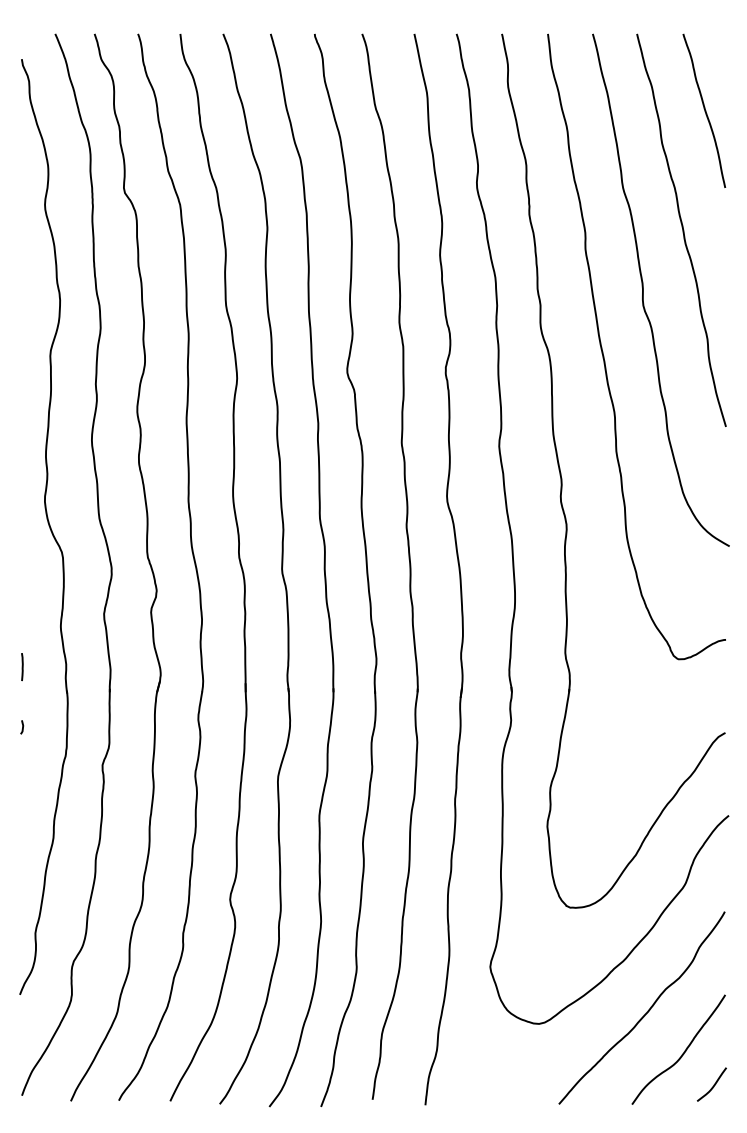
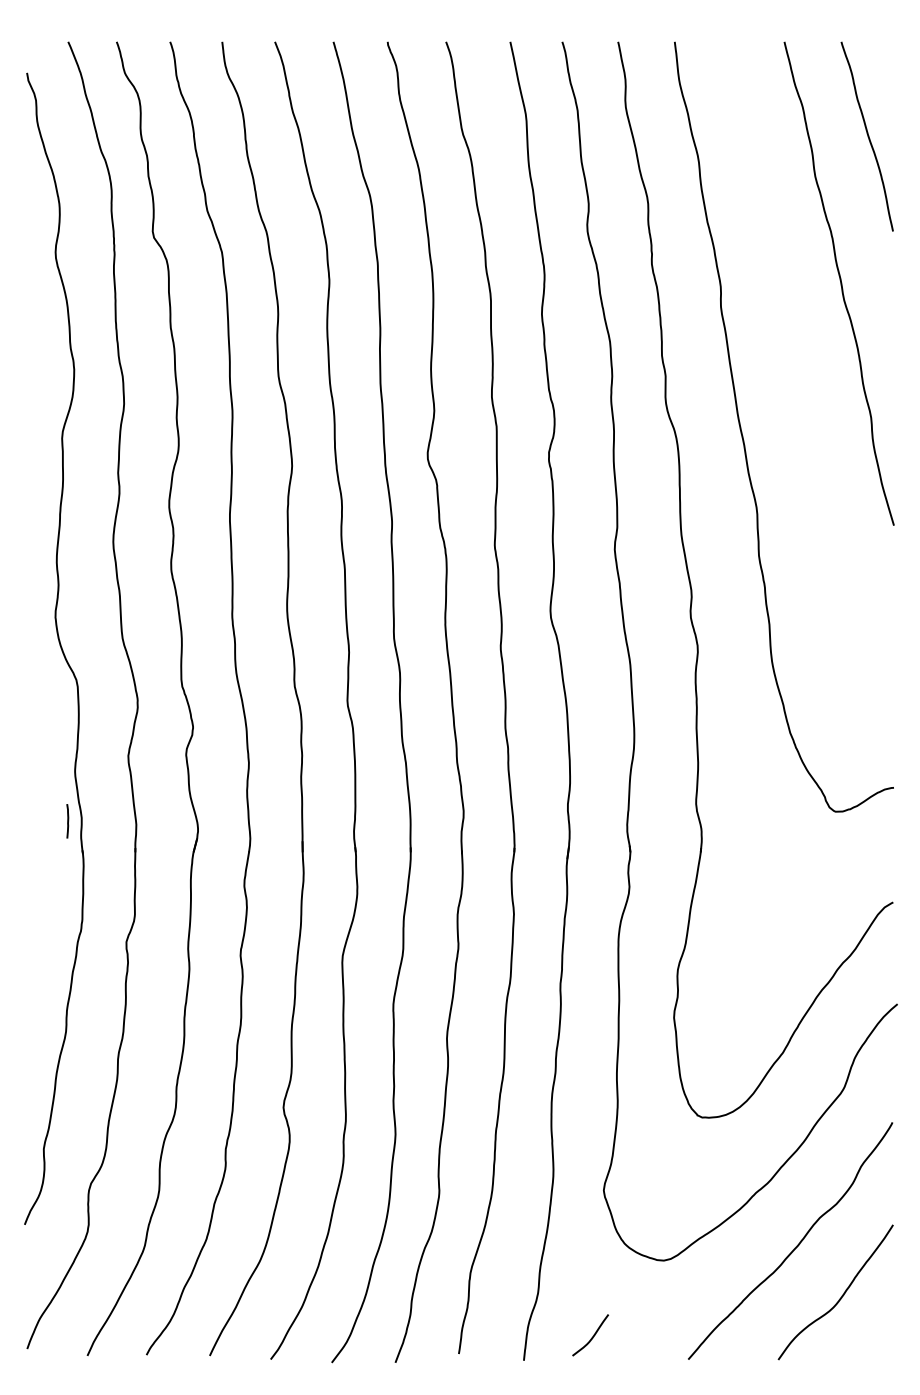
curve: (643, 290) -> (792, 357), removed
line: (22, 667) -> (67, 821), moved
line: (22, 727) -> (27, 895), removed
curve: (713, 1085) -> (592, 1336), moved

